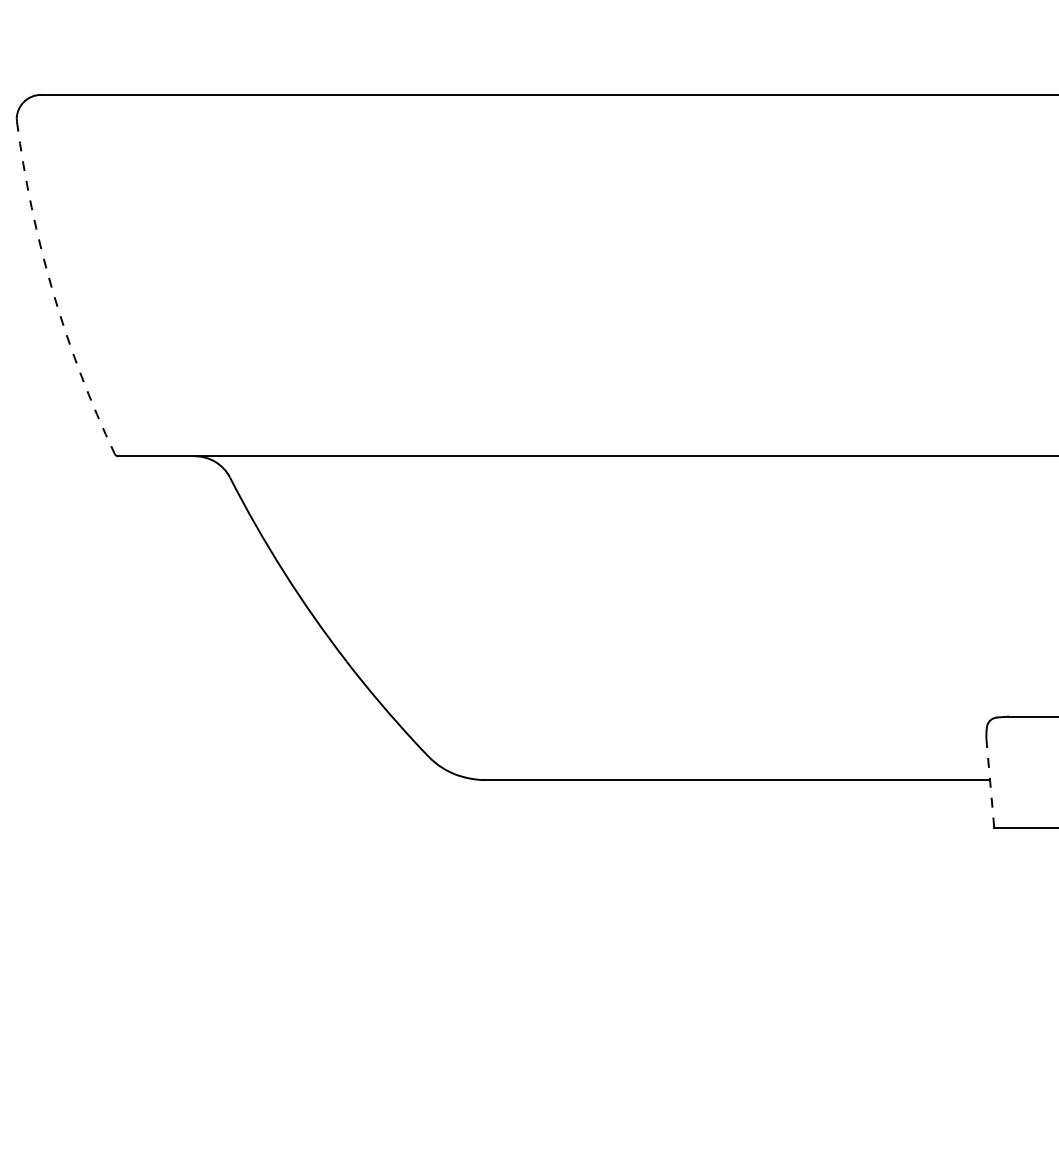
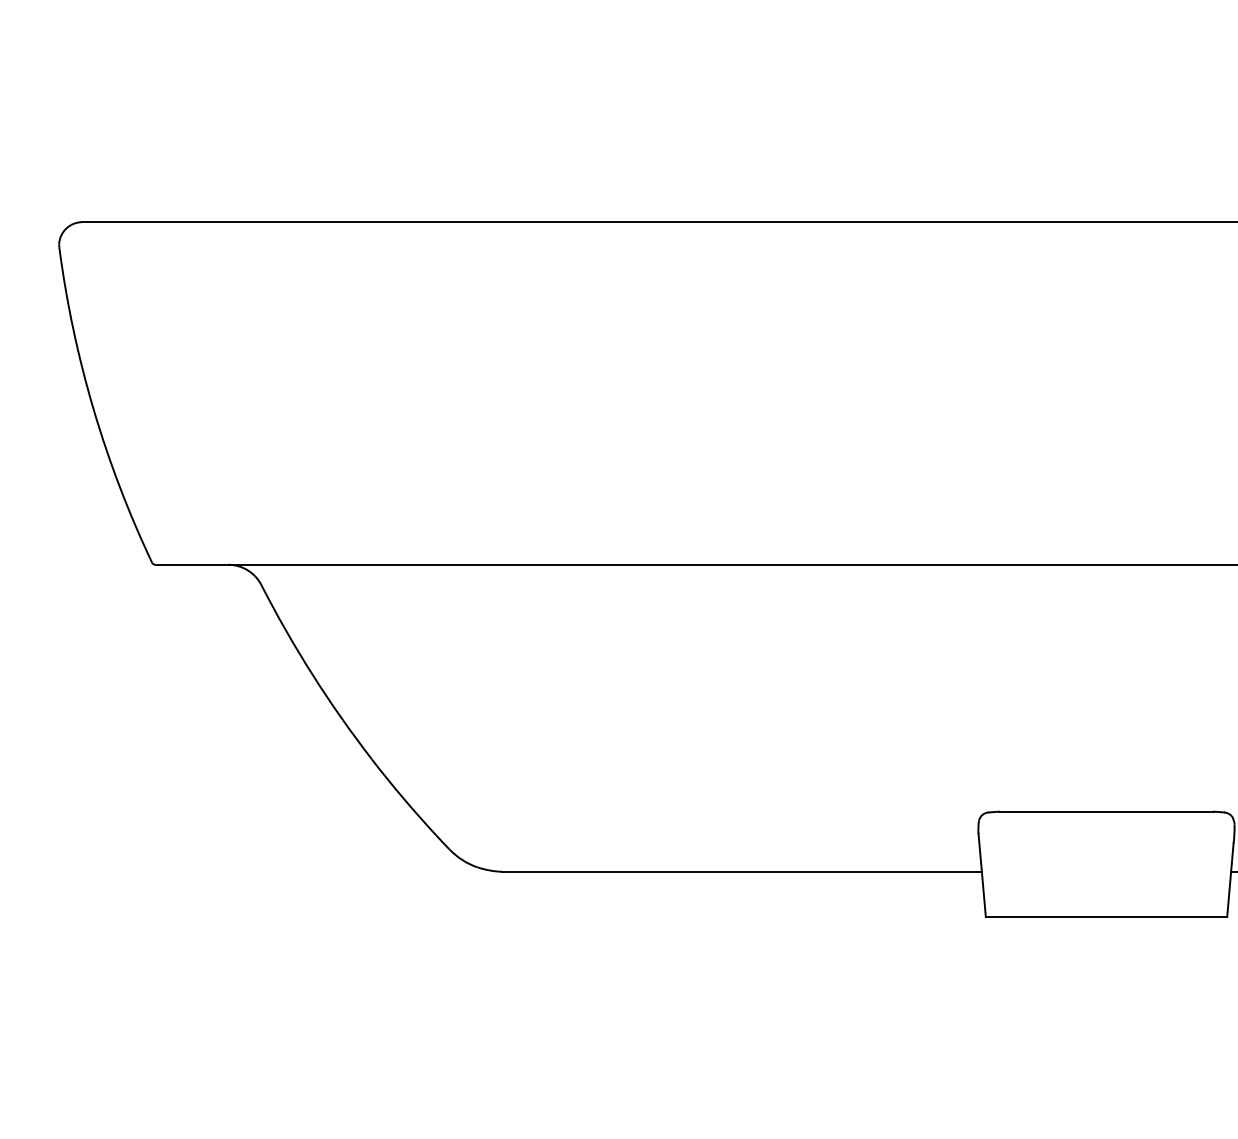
arc: (52, 291) -> (93, 408), dashed -> solid
line: (990, 784) -> (982, 875), dashed -> solid

